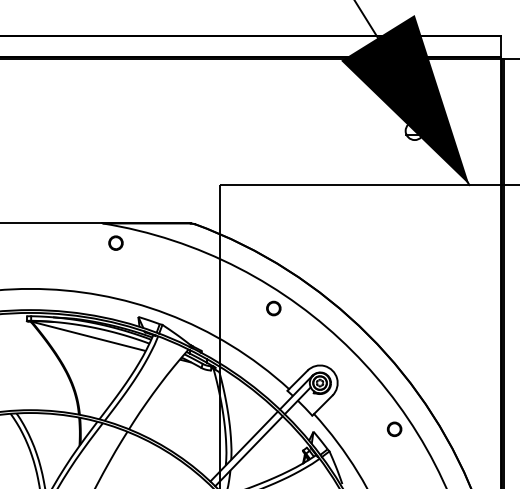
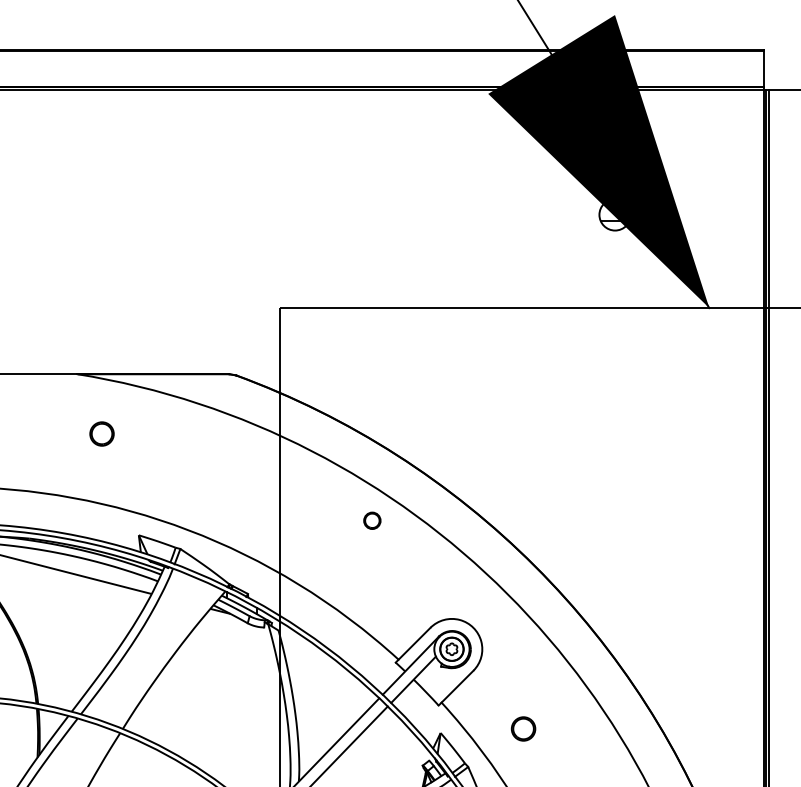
circle: (115, 242) -> (101, 432), moved
part: (273, 308) -> (371, 520), size x0.7
part: (394, 429) -> (523, 729), moved

